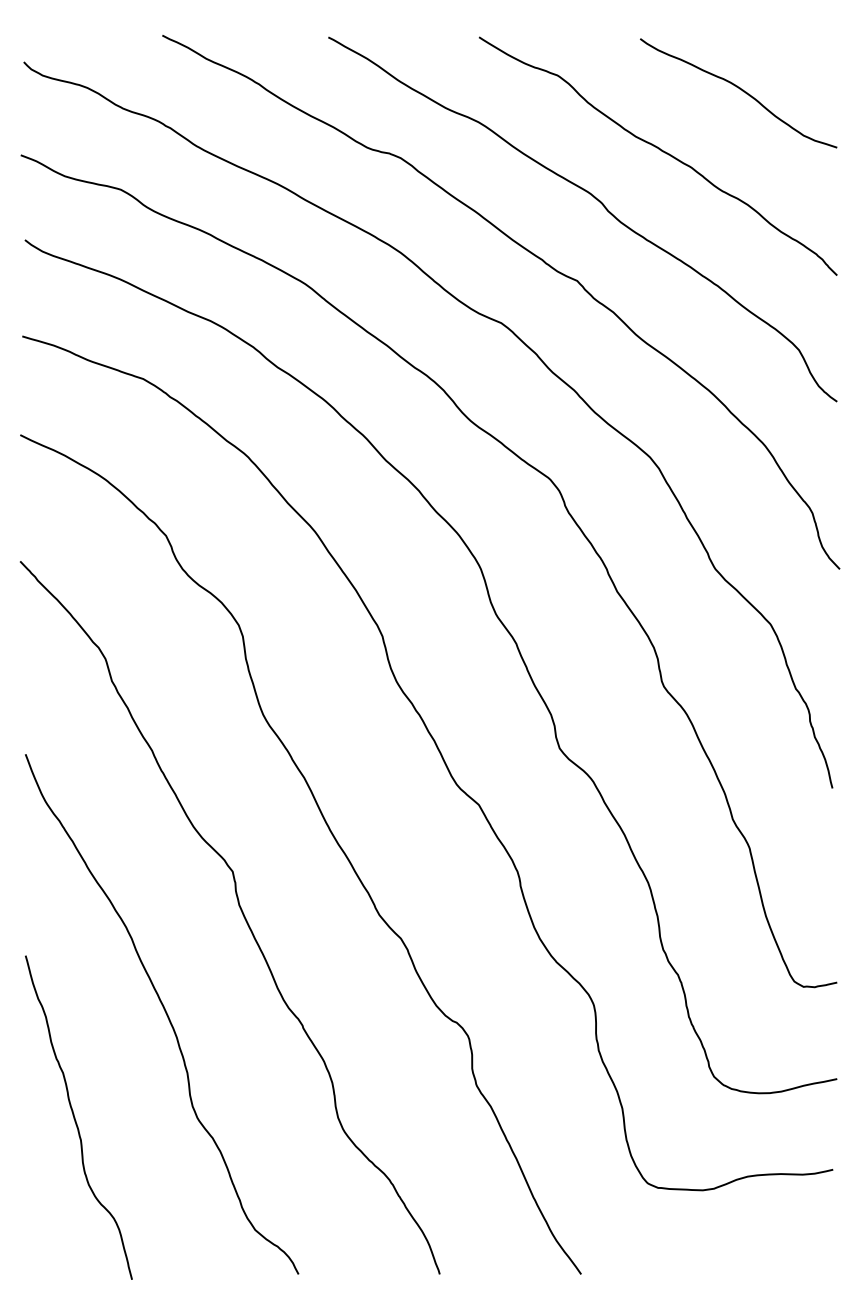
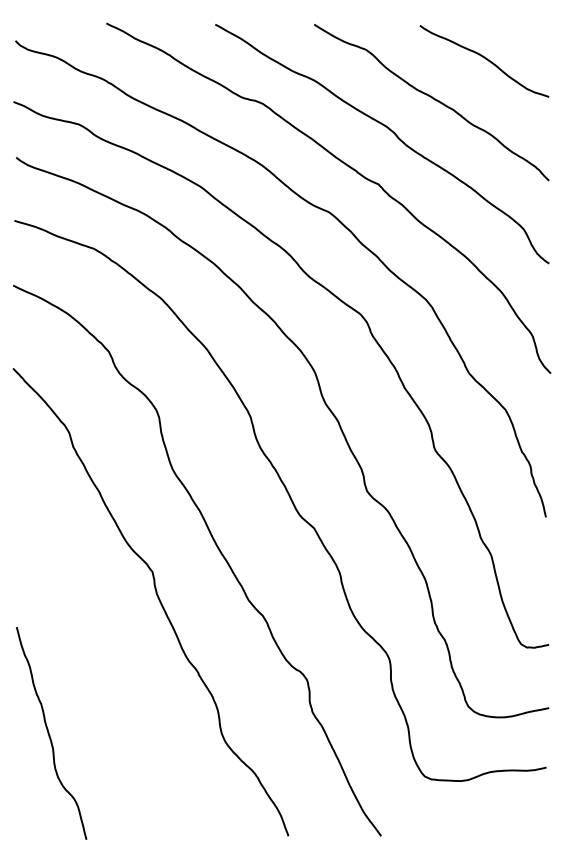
curve: (164, 1012) -> (107, 664), removed

